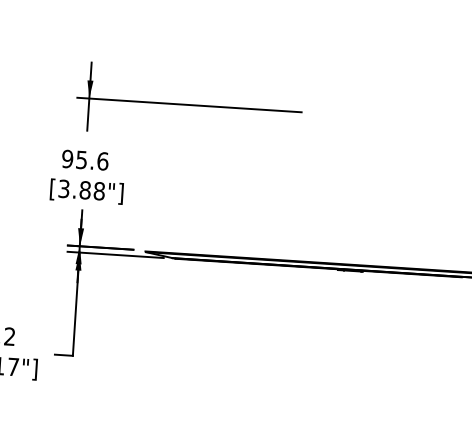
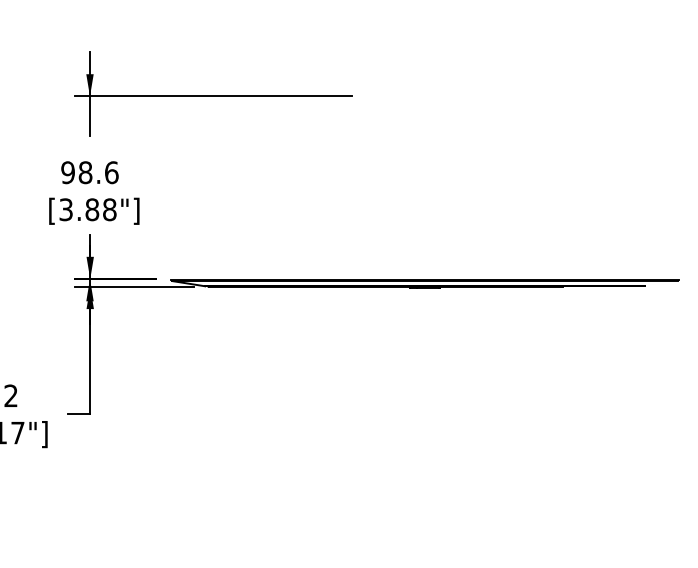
text: (81, 159) -> (85, 172), 95.6 -> 98.6

